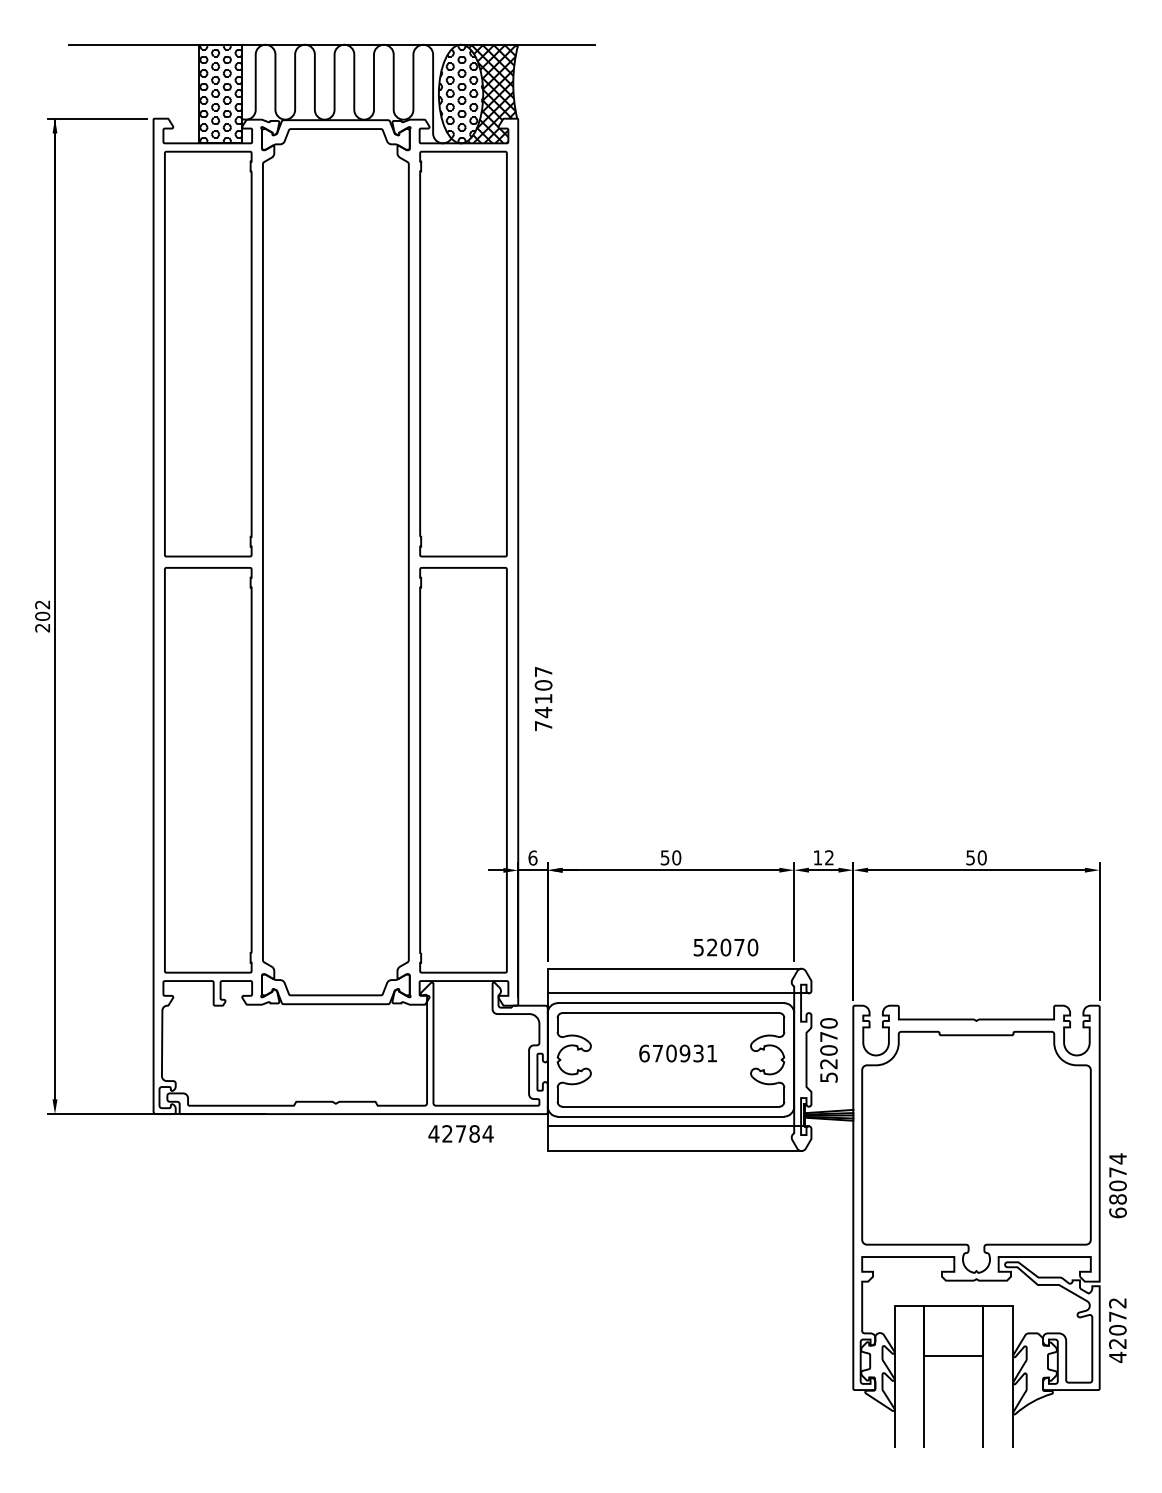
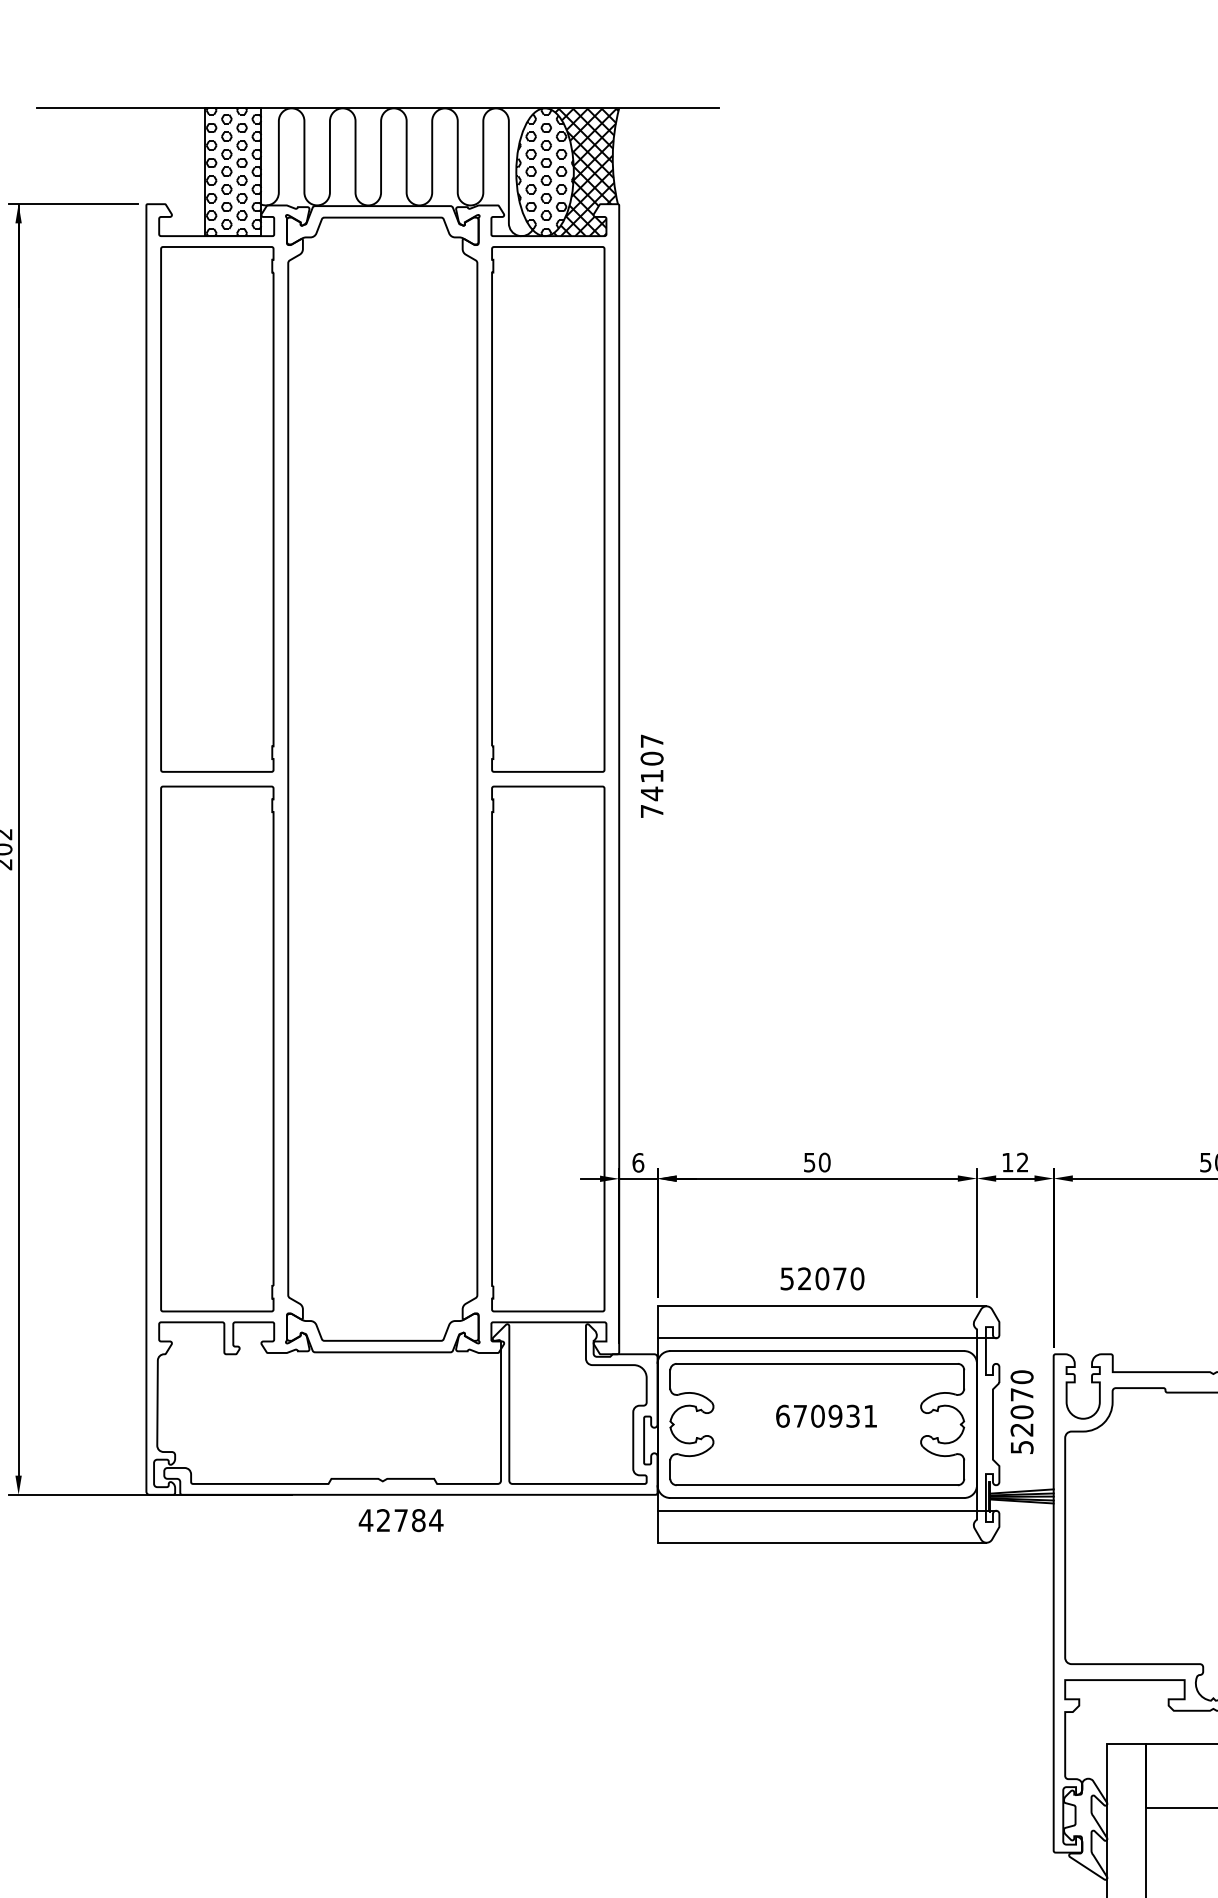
text: (543, 698) -> (651, 775), moved
text: (725, 947) -> (821, 1278), moved
text: (460, 1133) -> (400, 1519), moved

